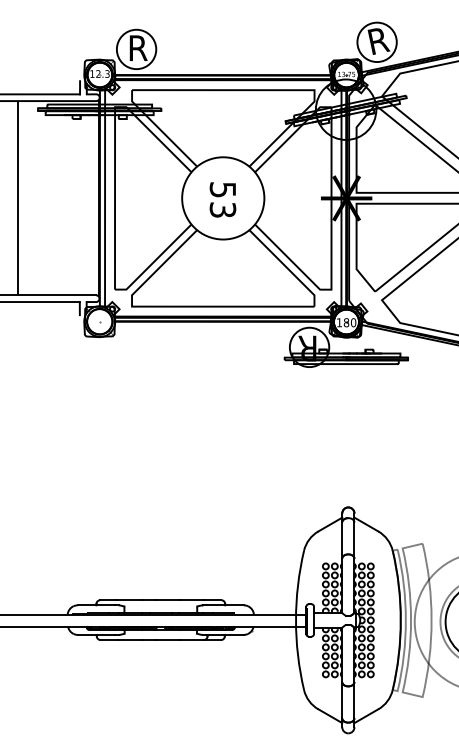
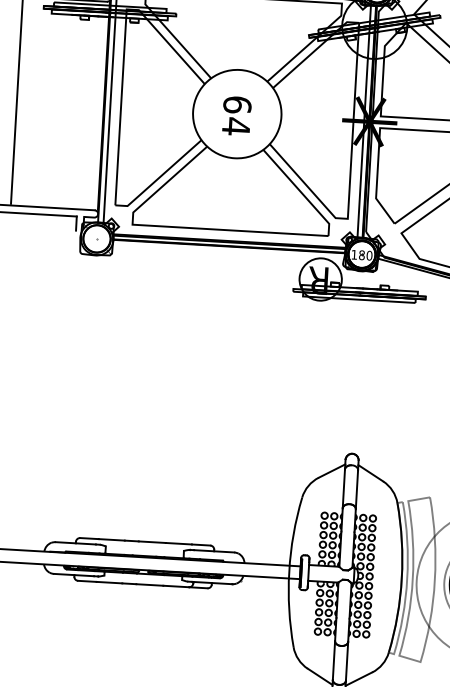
text: (222, 200) -> (236, 116), 53 -> 64

